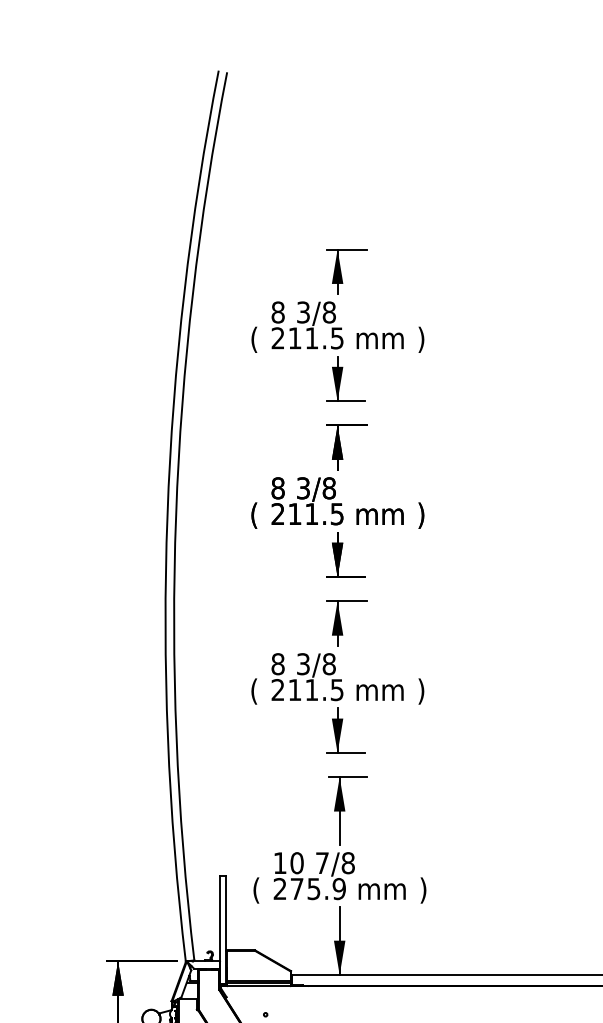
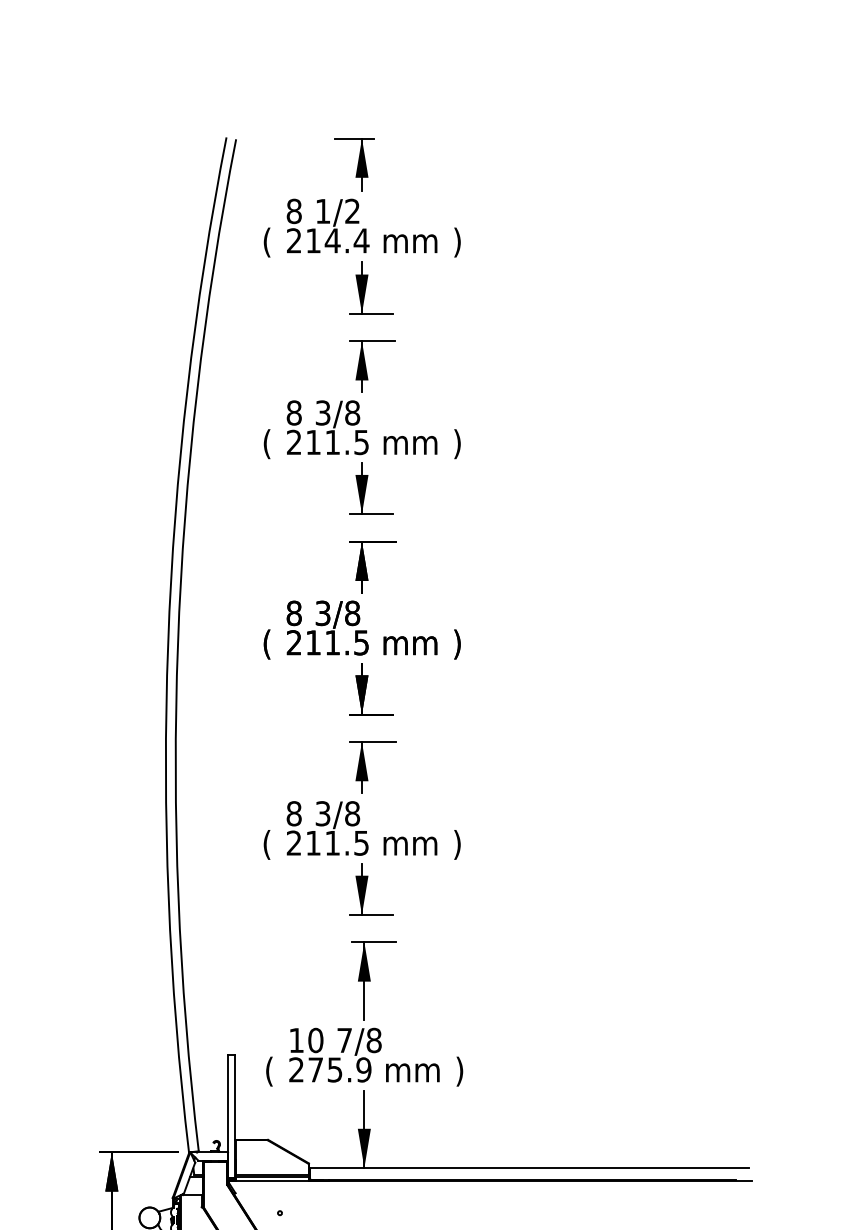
part: (337, 148) -> (361, 226), added

